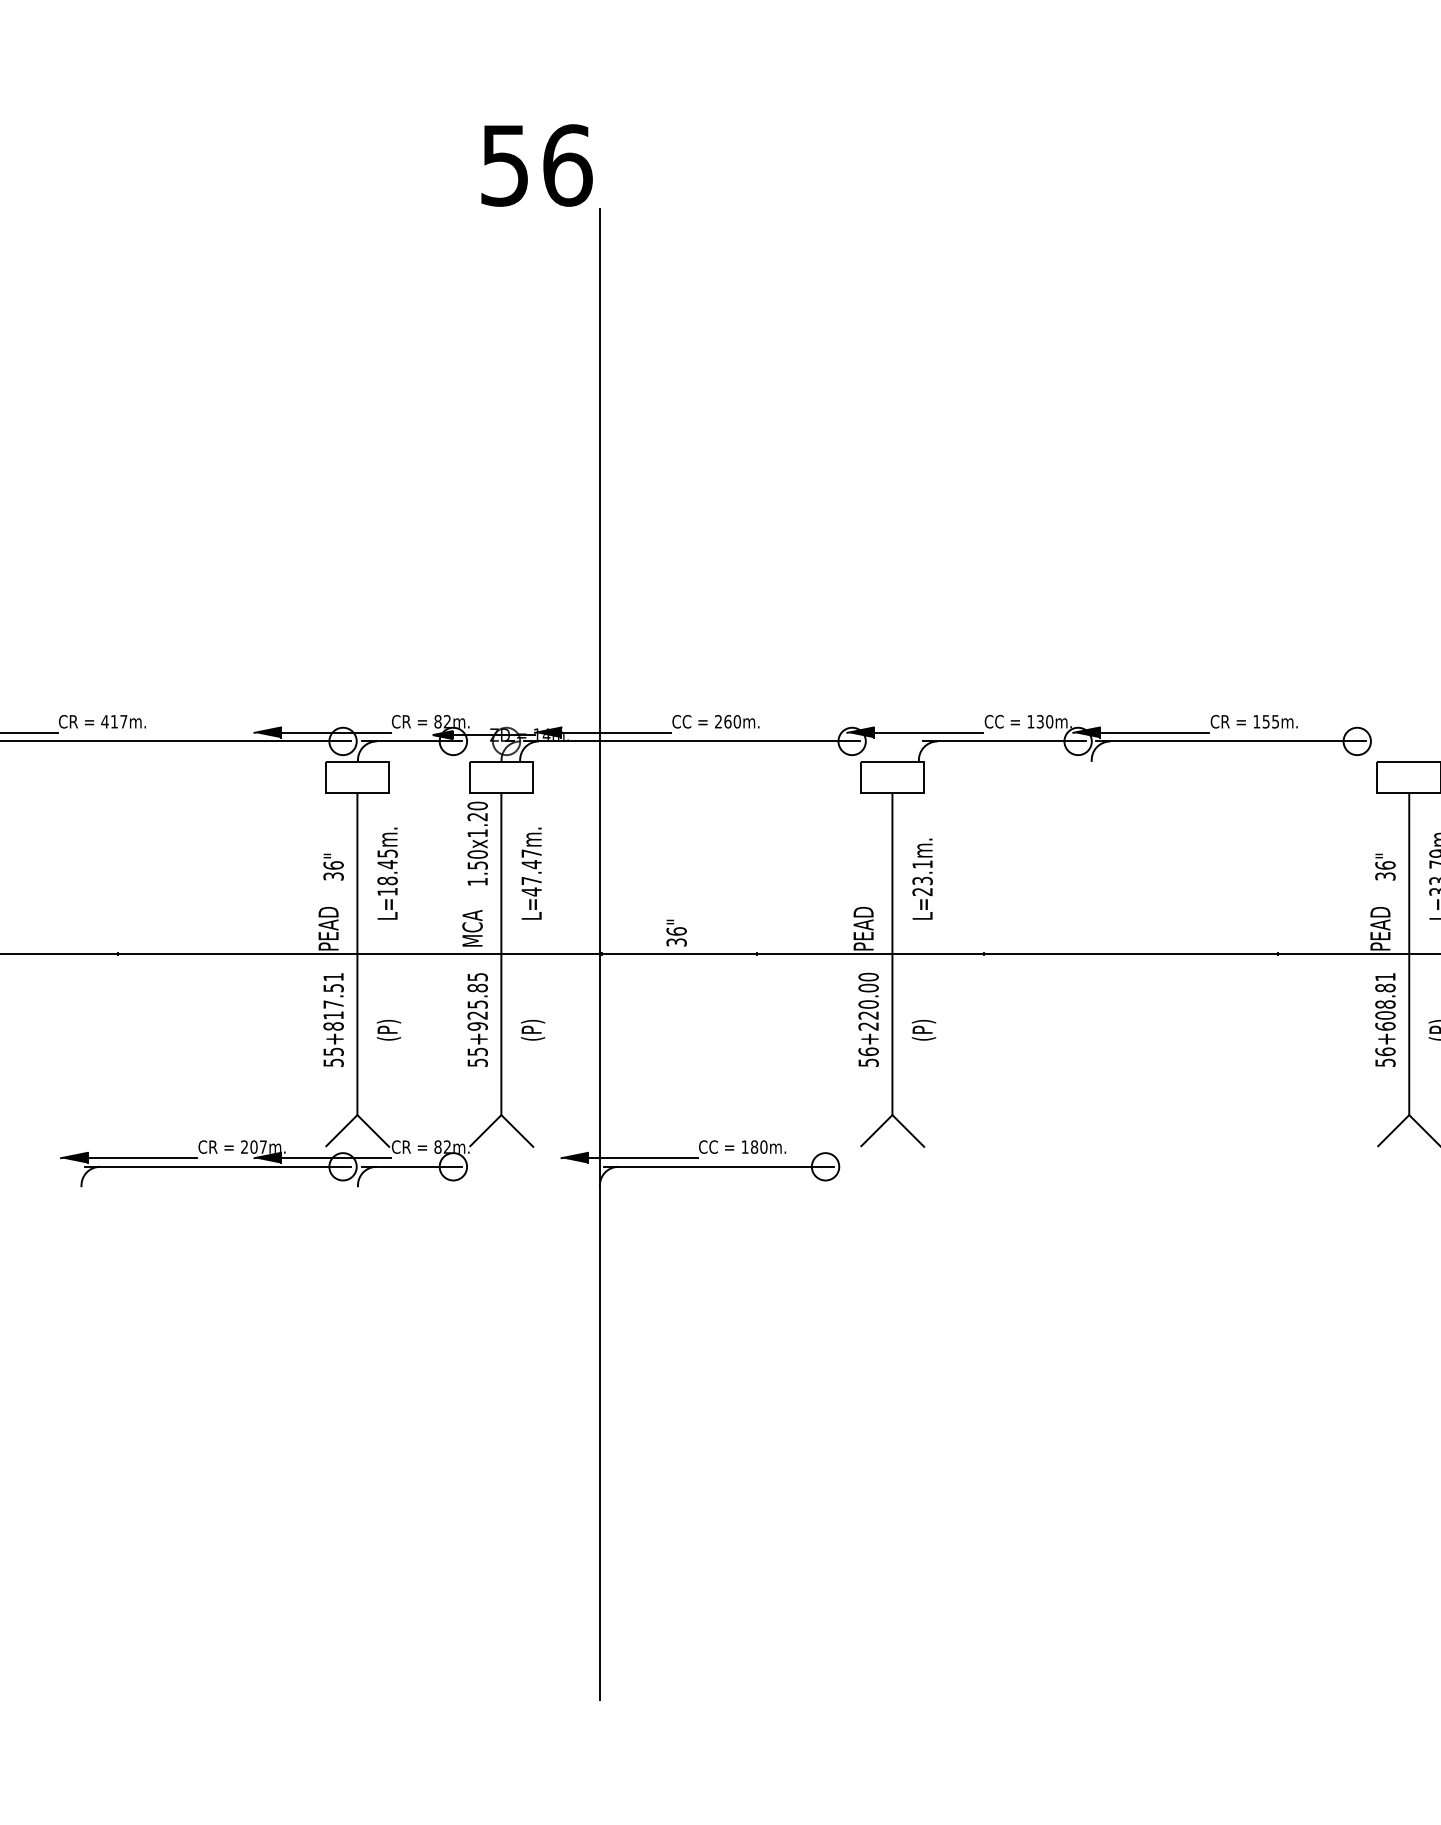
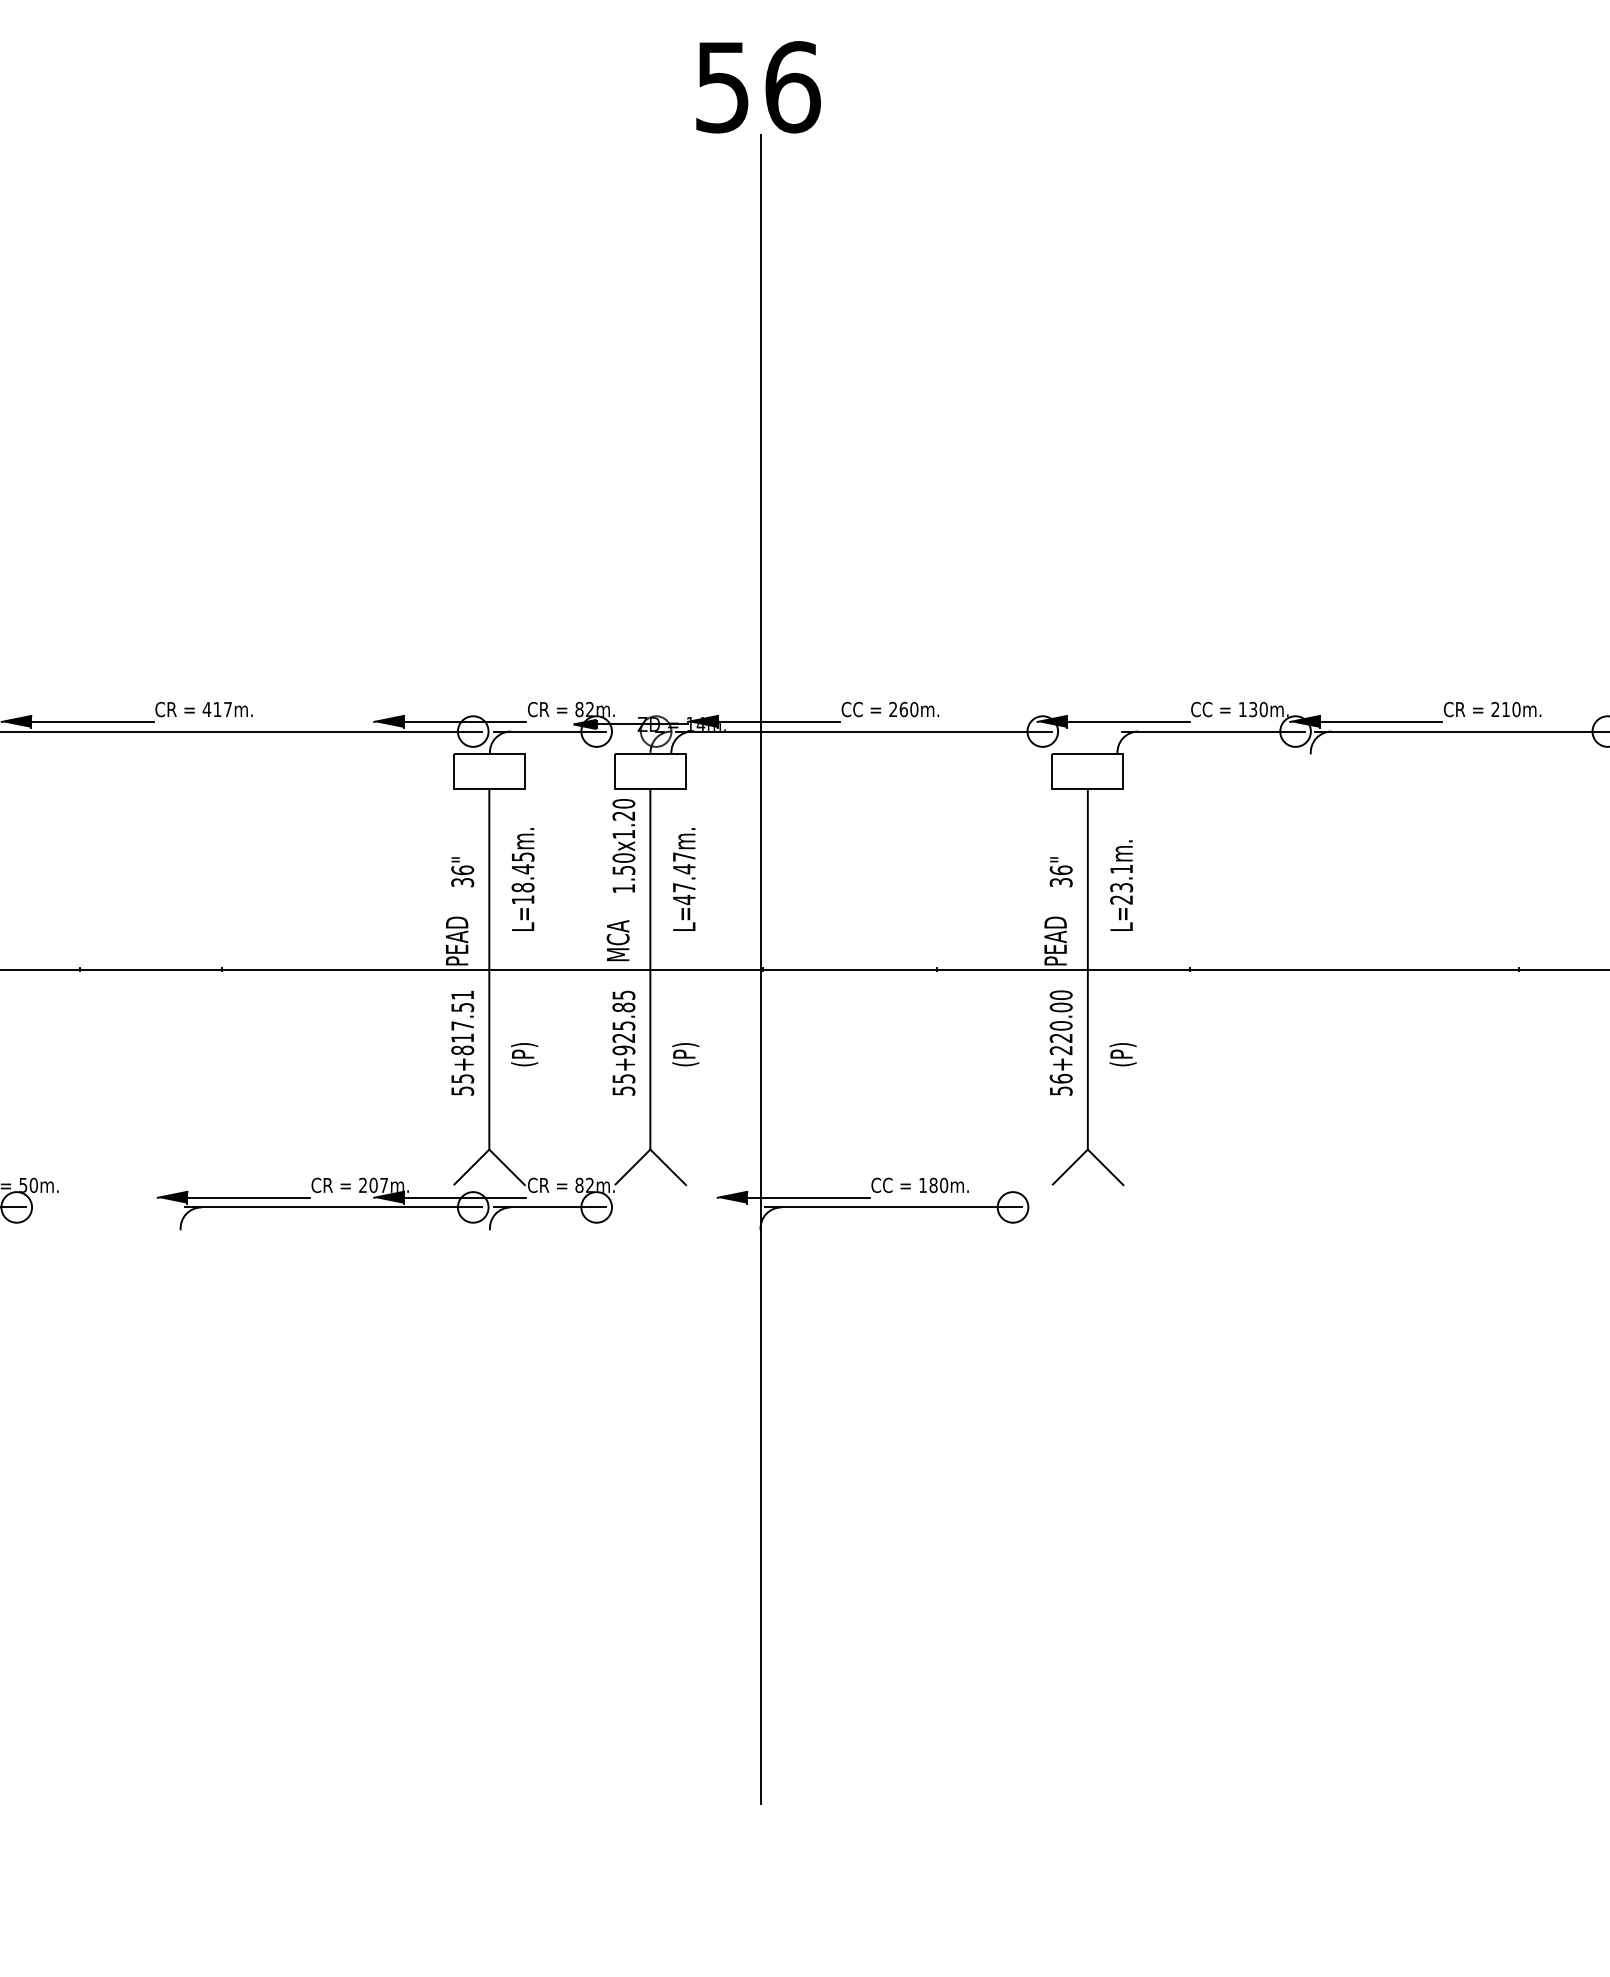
text: (536, 165) -> (757, 87), moved
text: (1266, 721) -> (1506, 709), 155m. -> 210m.
text: (676, 932) -> (1061, 871), moved

